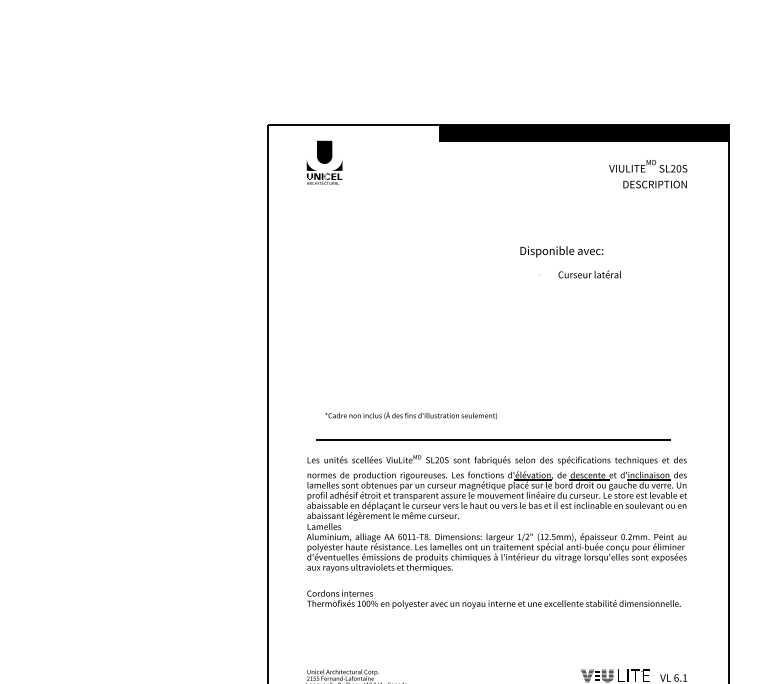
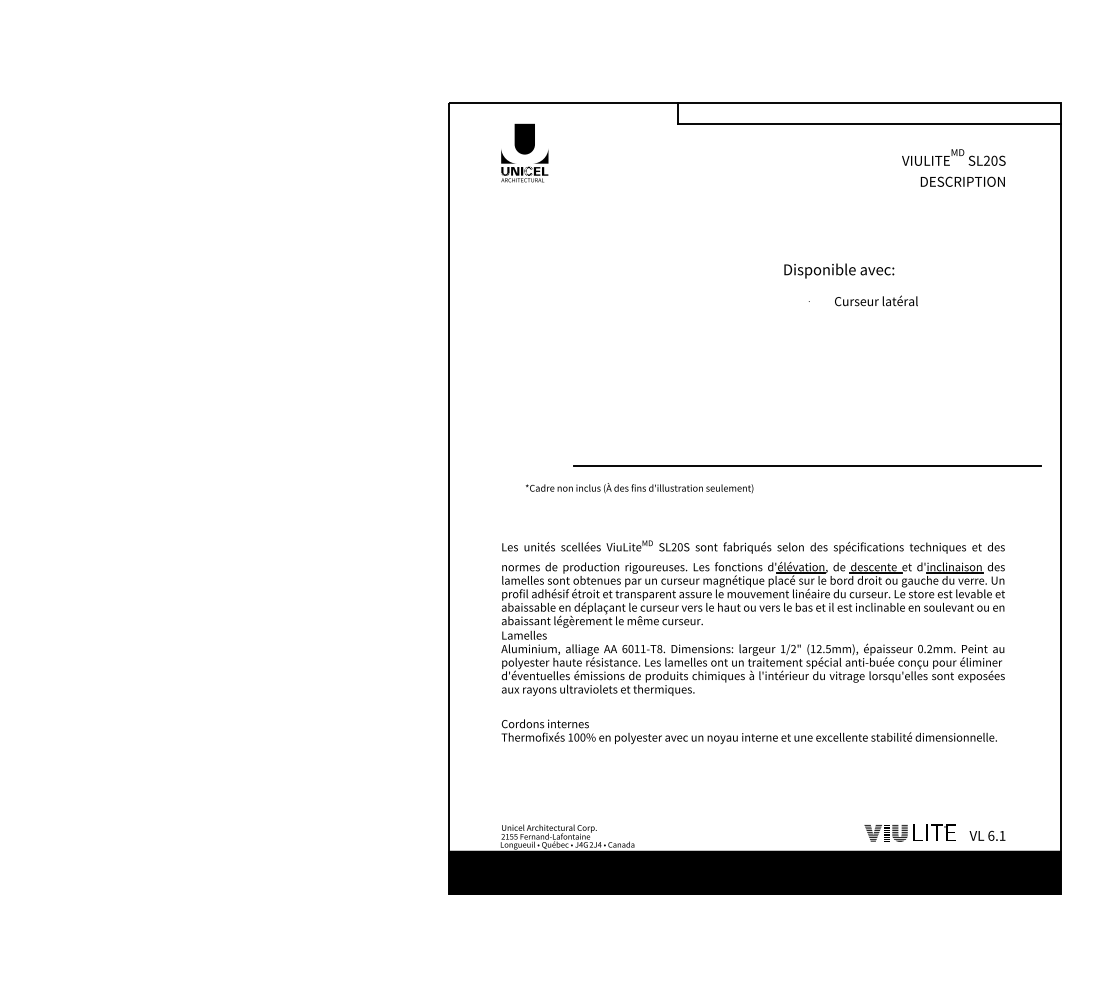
fill: (584, 133) -> (869, 113), removed
line: (493, 439) -> (807, 465), moved

